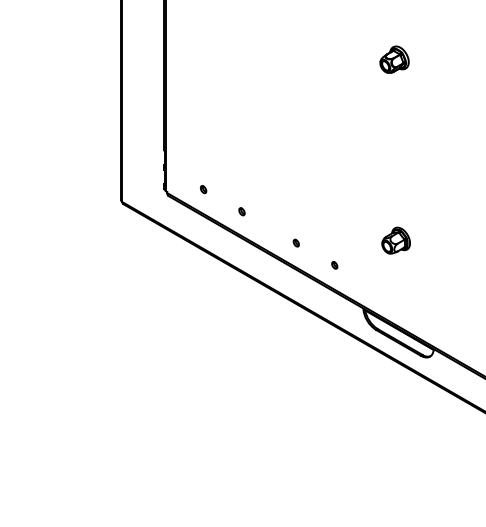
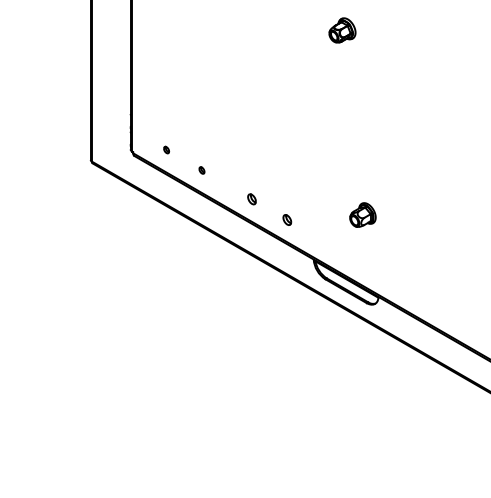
part: (395, 240) -> (362, 214), moved
part: (295, 243) -> (251, 199), size x1.6
part: (334, 264) -> (287, 219), size x1.6

